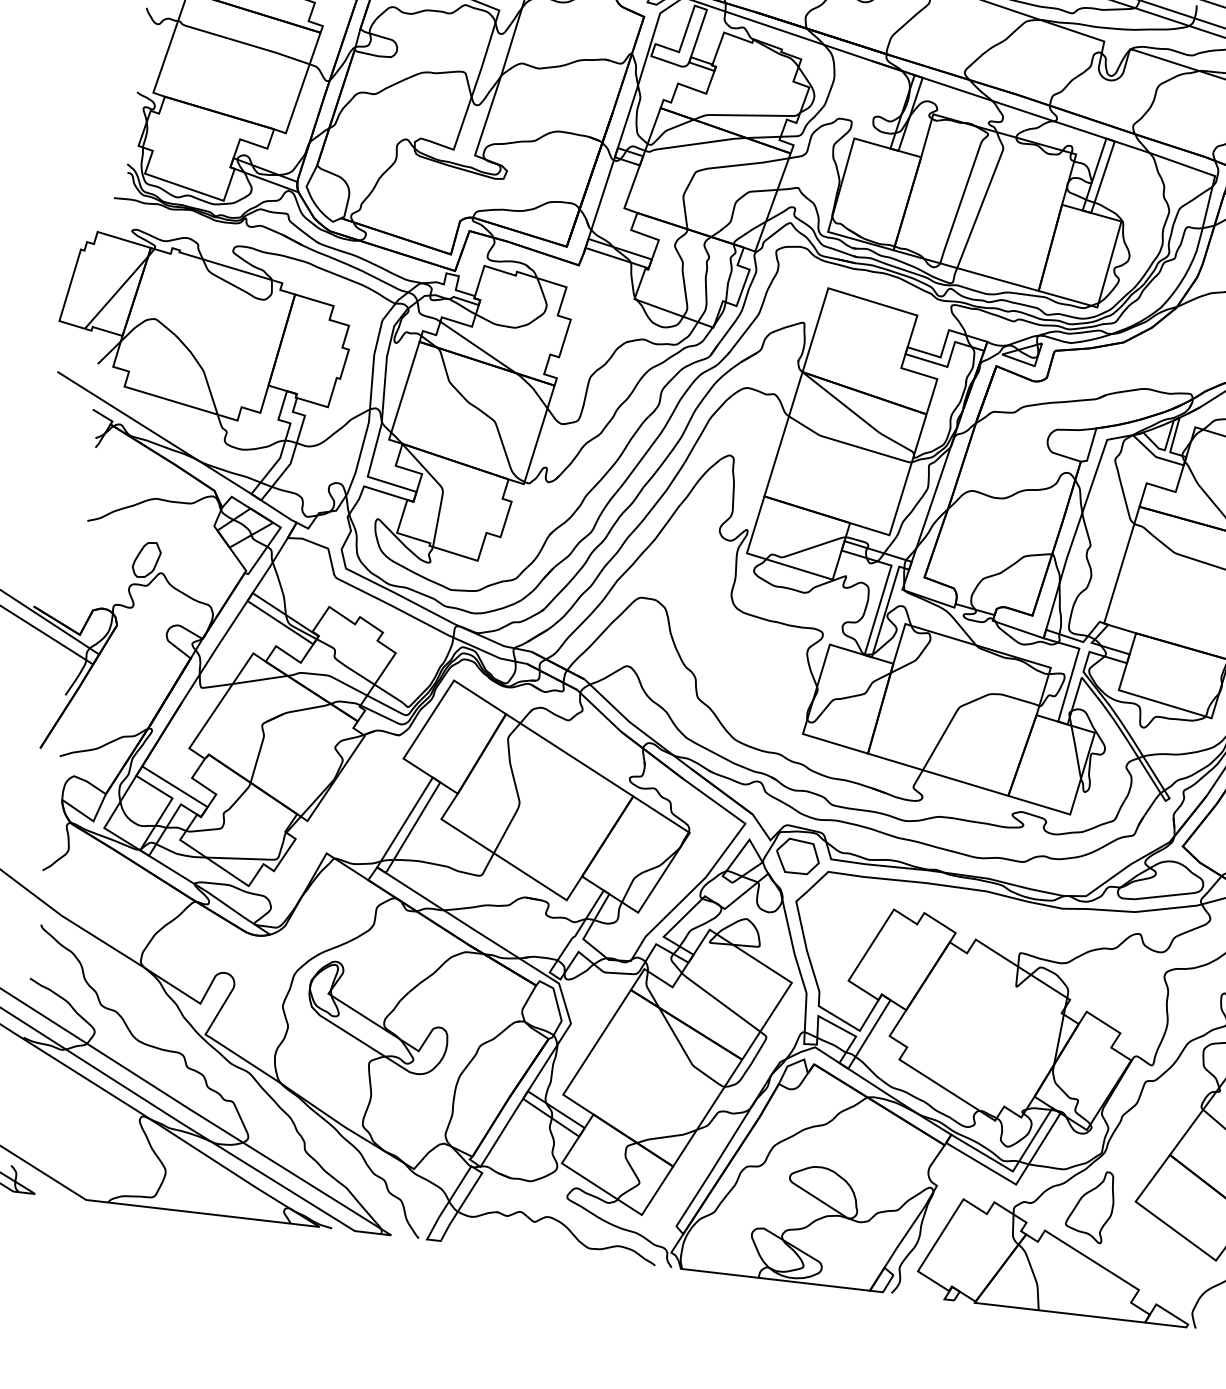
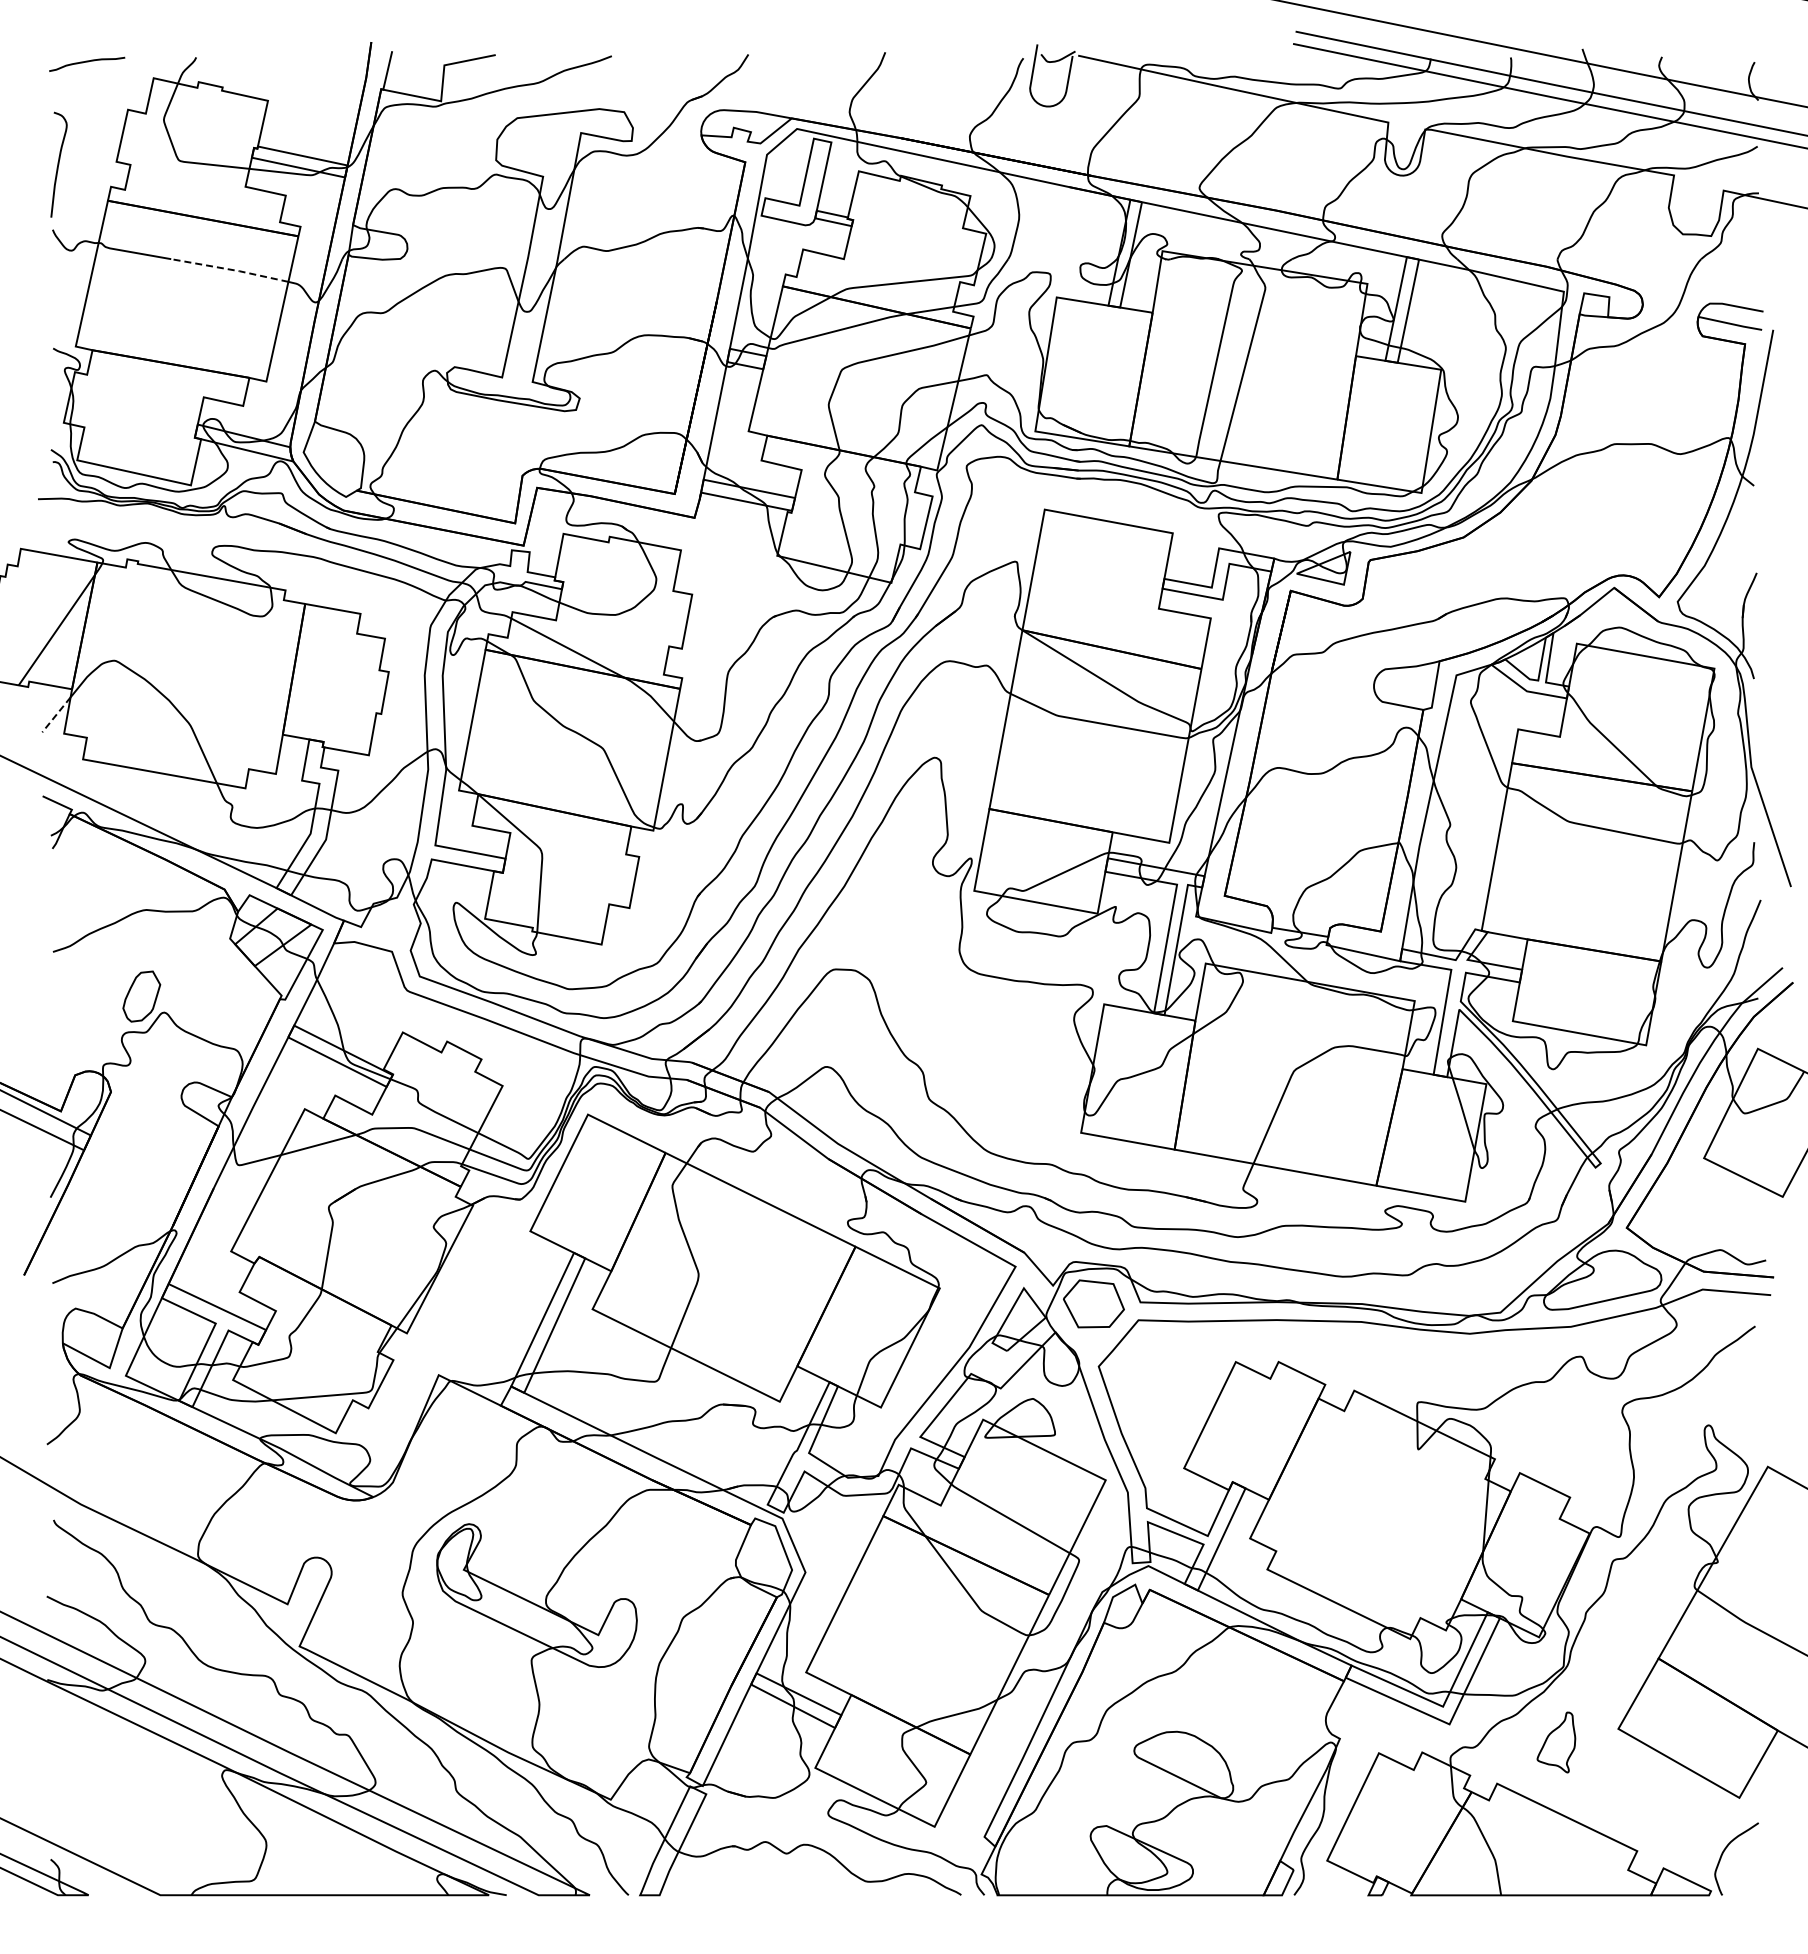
line: (268, 50) -> (229, 269), solid -> dashed
line: (109, 352) -> (56, 714), solid -> dashed
part: (1090, 1206) -> (1556, 1742), size x0.6

